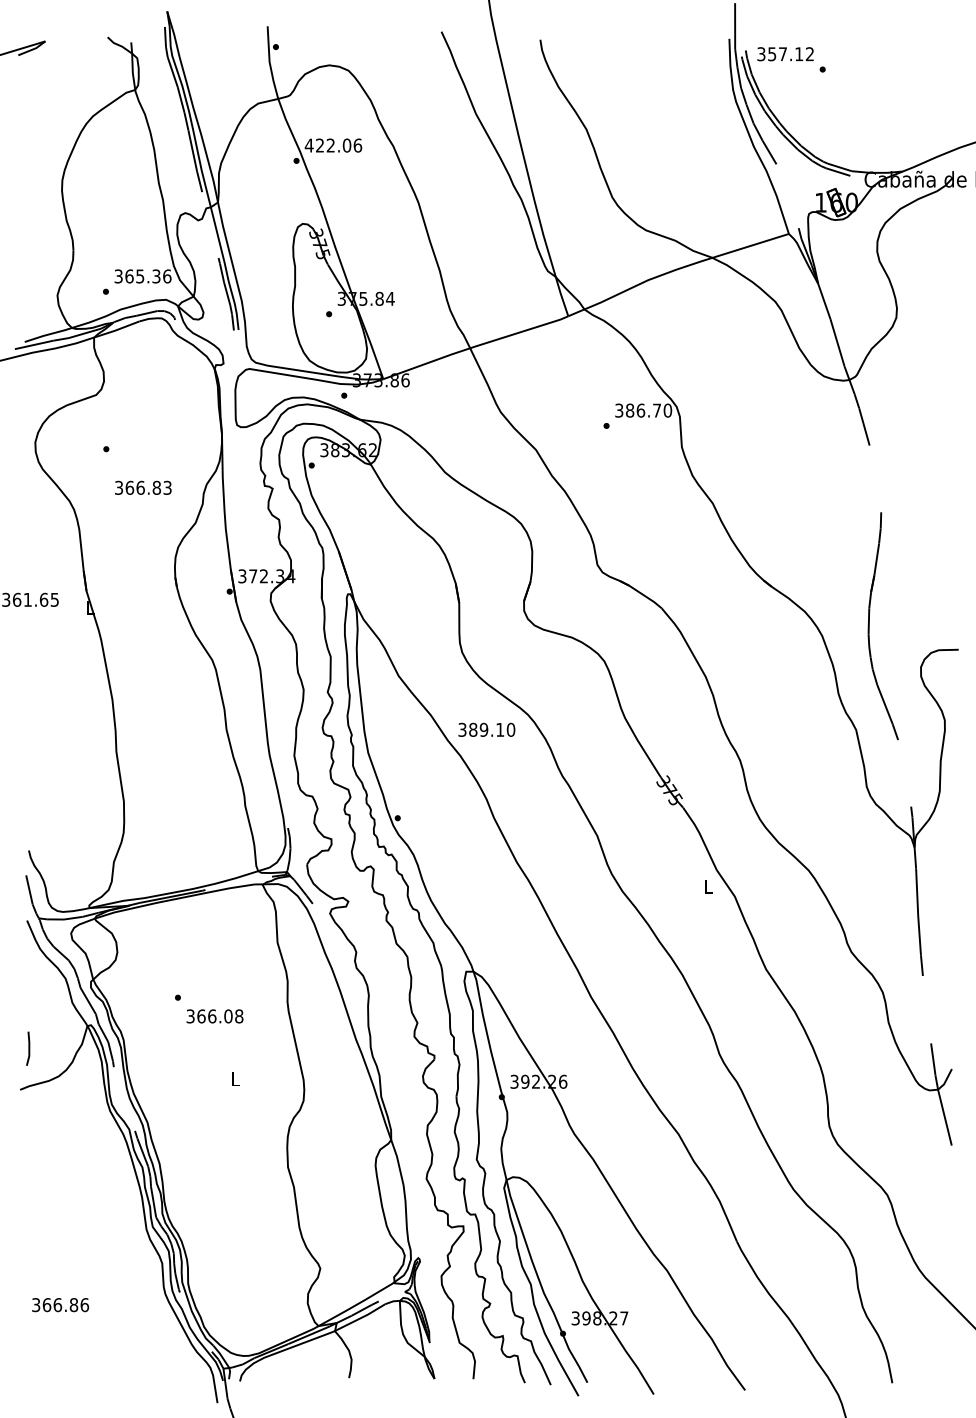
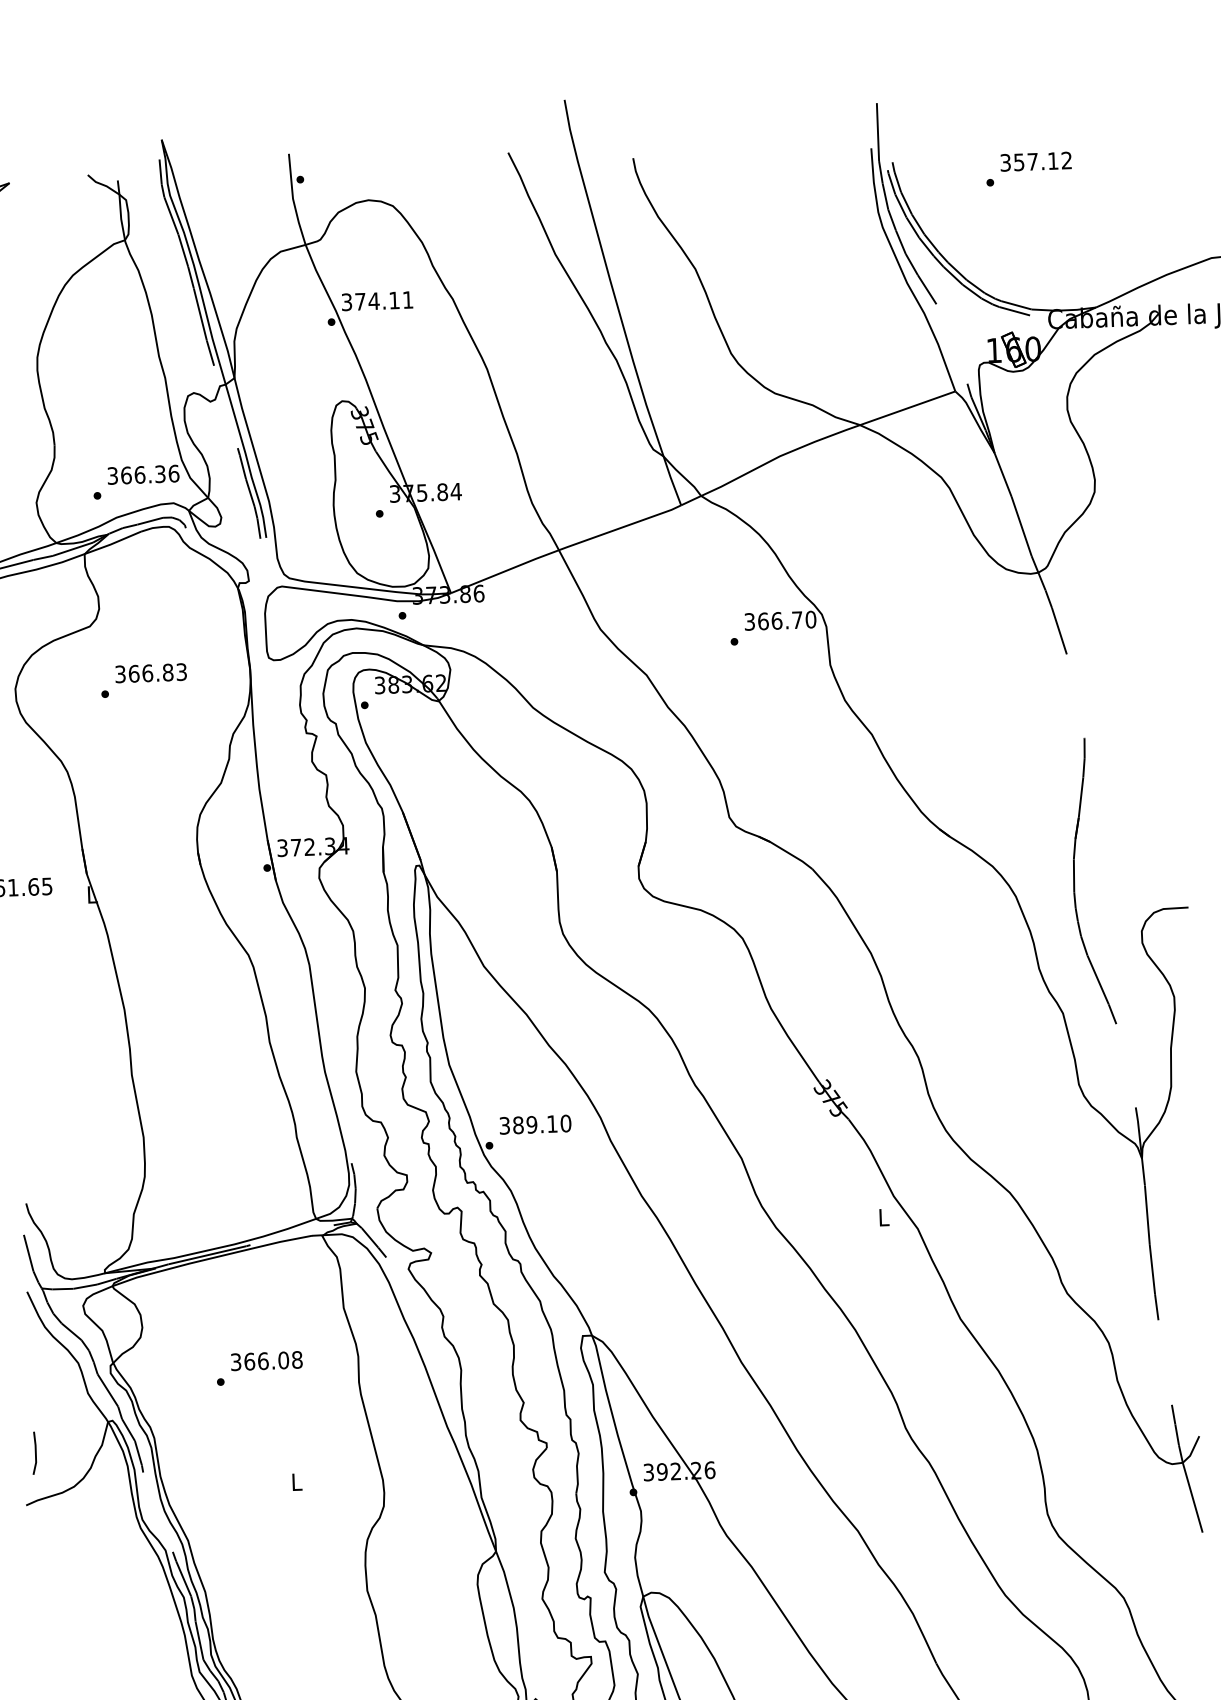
text: (785, 54) -> (1035, 162), moved
text: (333, 145) -> (377, 301), 422.06 -> 374.11
text: (140, 276) -> (140, 475), 365.36 -> 366.36
text: (630, 410) -> (763, 621), 386.70 -> 366.70
text: (143, 487) -> (151, 672), moved
text: (486, 729) -> (535, 1124), moved
text: (214, 1016) -> (266, 1361), moved

